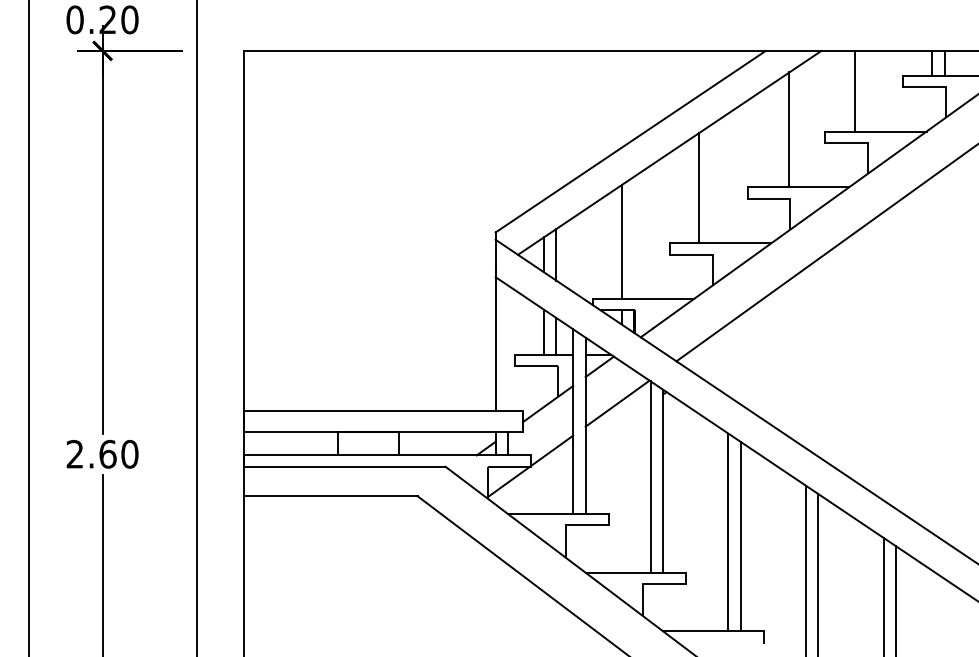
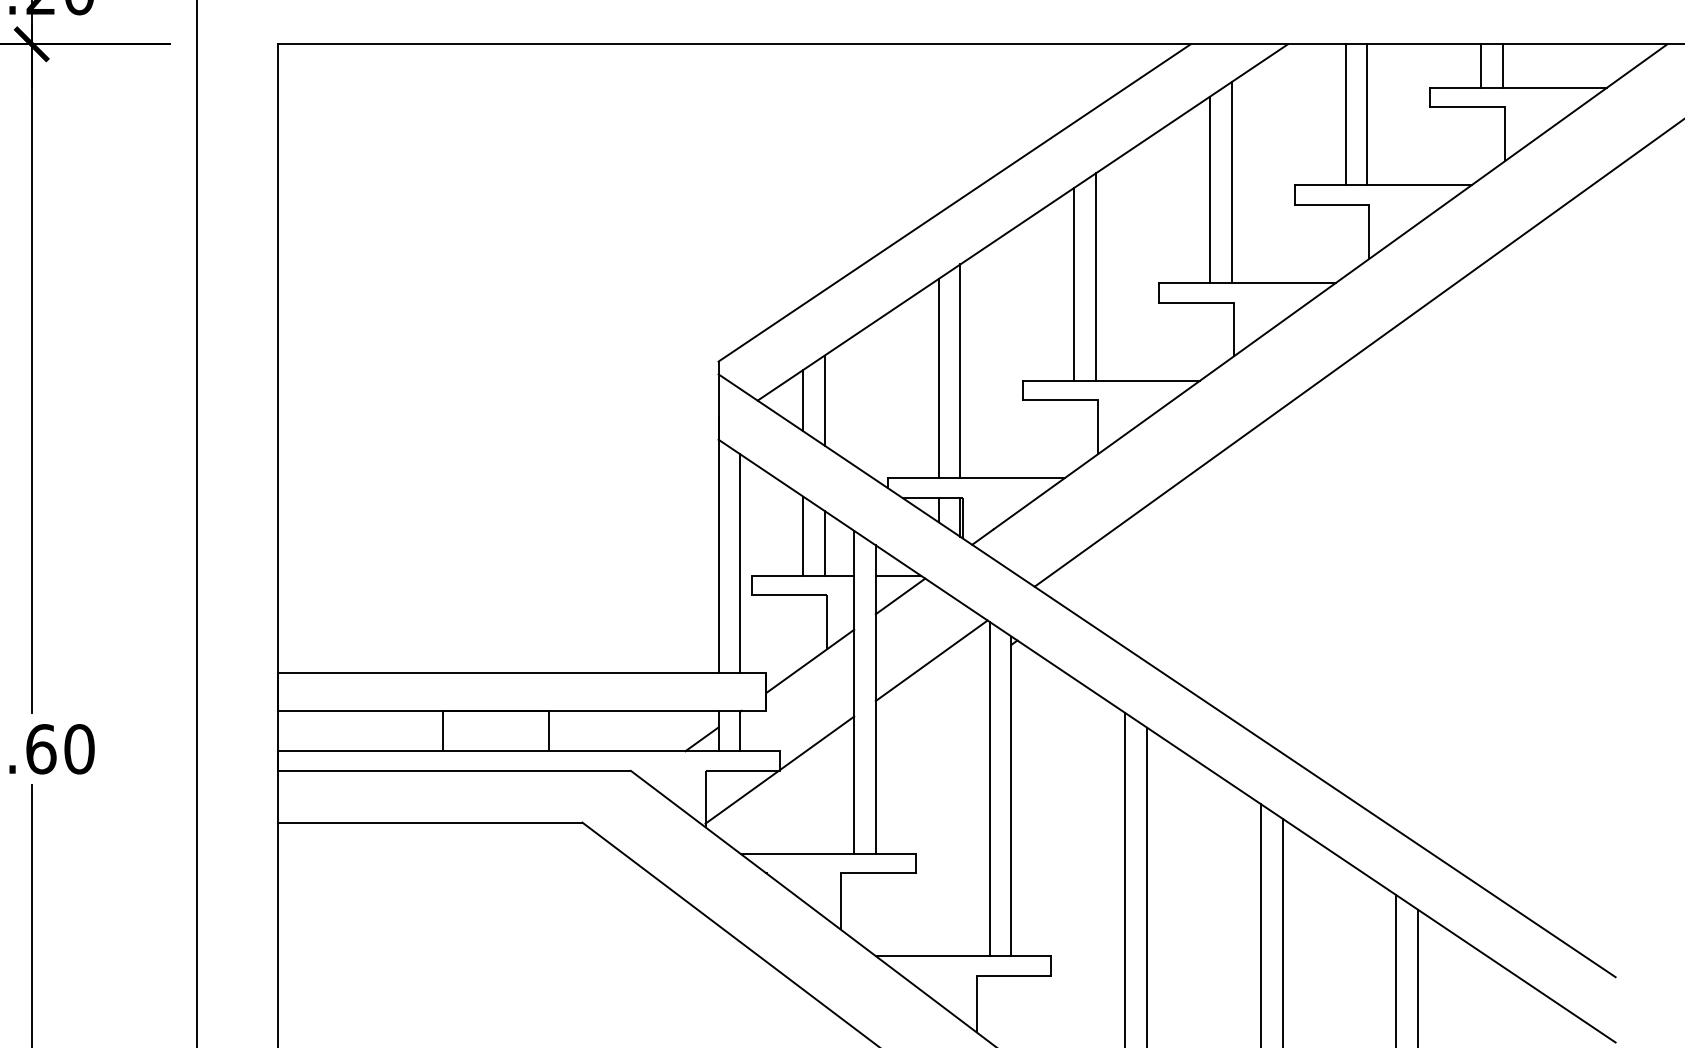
line: (866, 90) -> (1366, 113), added
line: (776, 133) -> (1209, 188), added
line: (711, 183) -> (1095, 275), added
line: (634, 237) -> (961, 370), added
line: (508, 347) -> (741, 562), added

